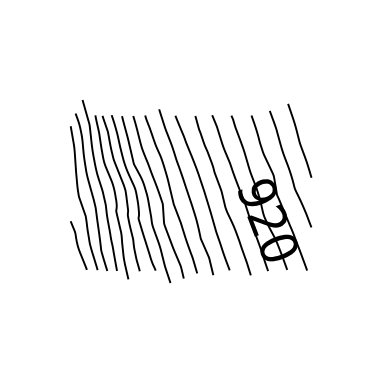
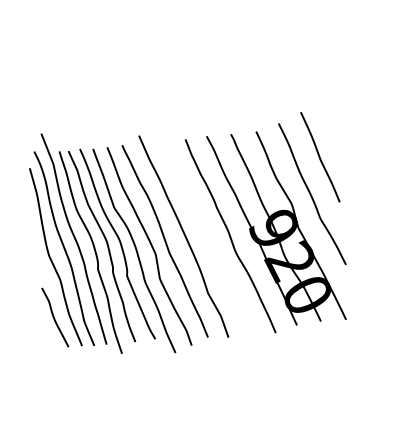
curve: (203, 192) -> (205, 234), removed

